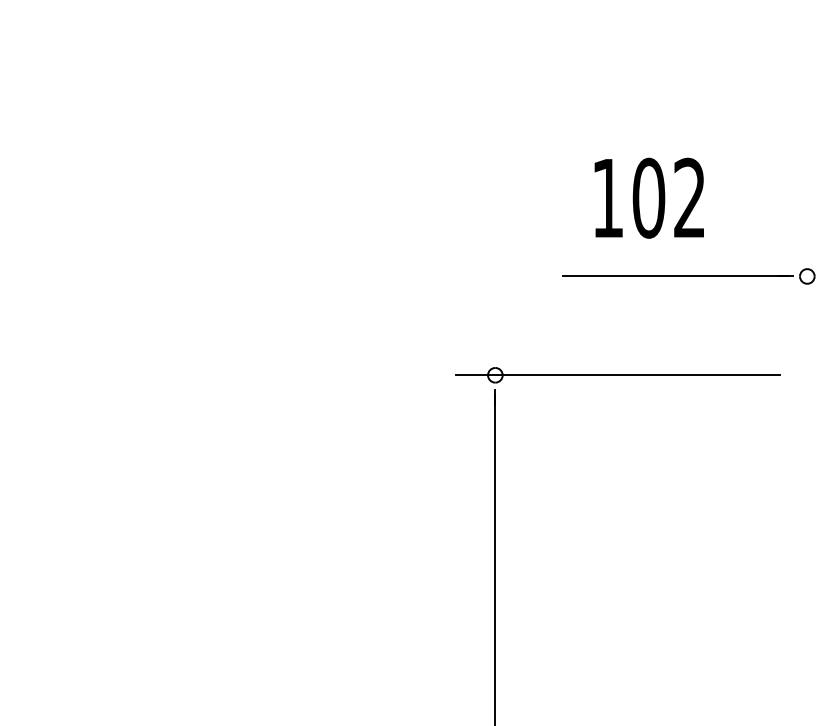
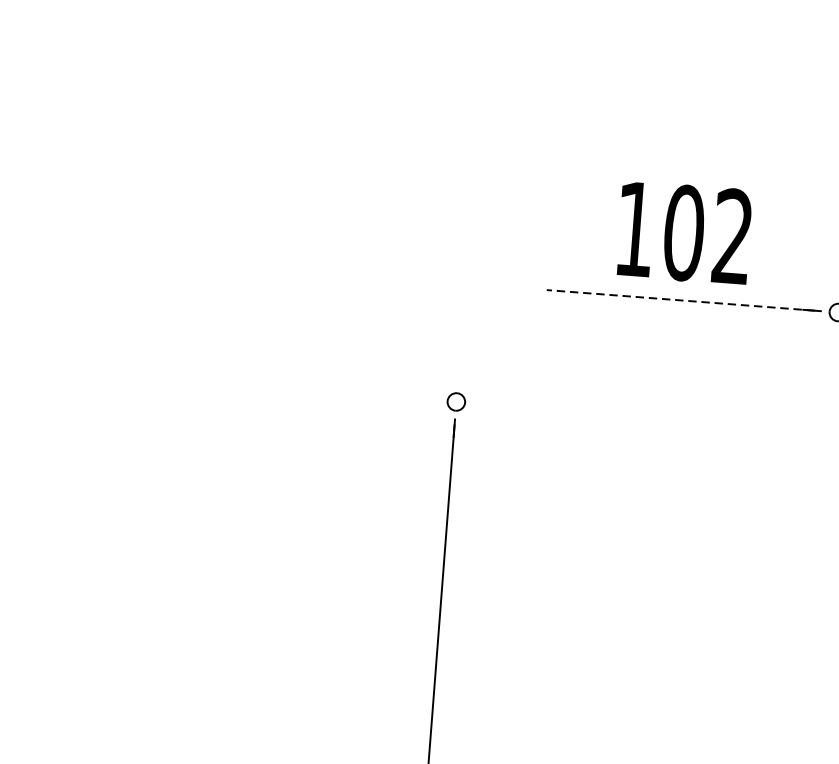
text: (648, 197) -> (683, 232), moved
line: (675, 276) -> (680, 300), solid -> dashed
line: (618, 375) -> (603, 413), removed

